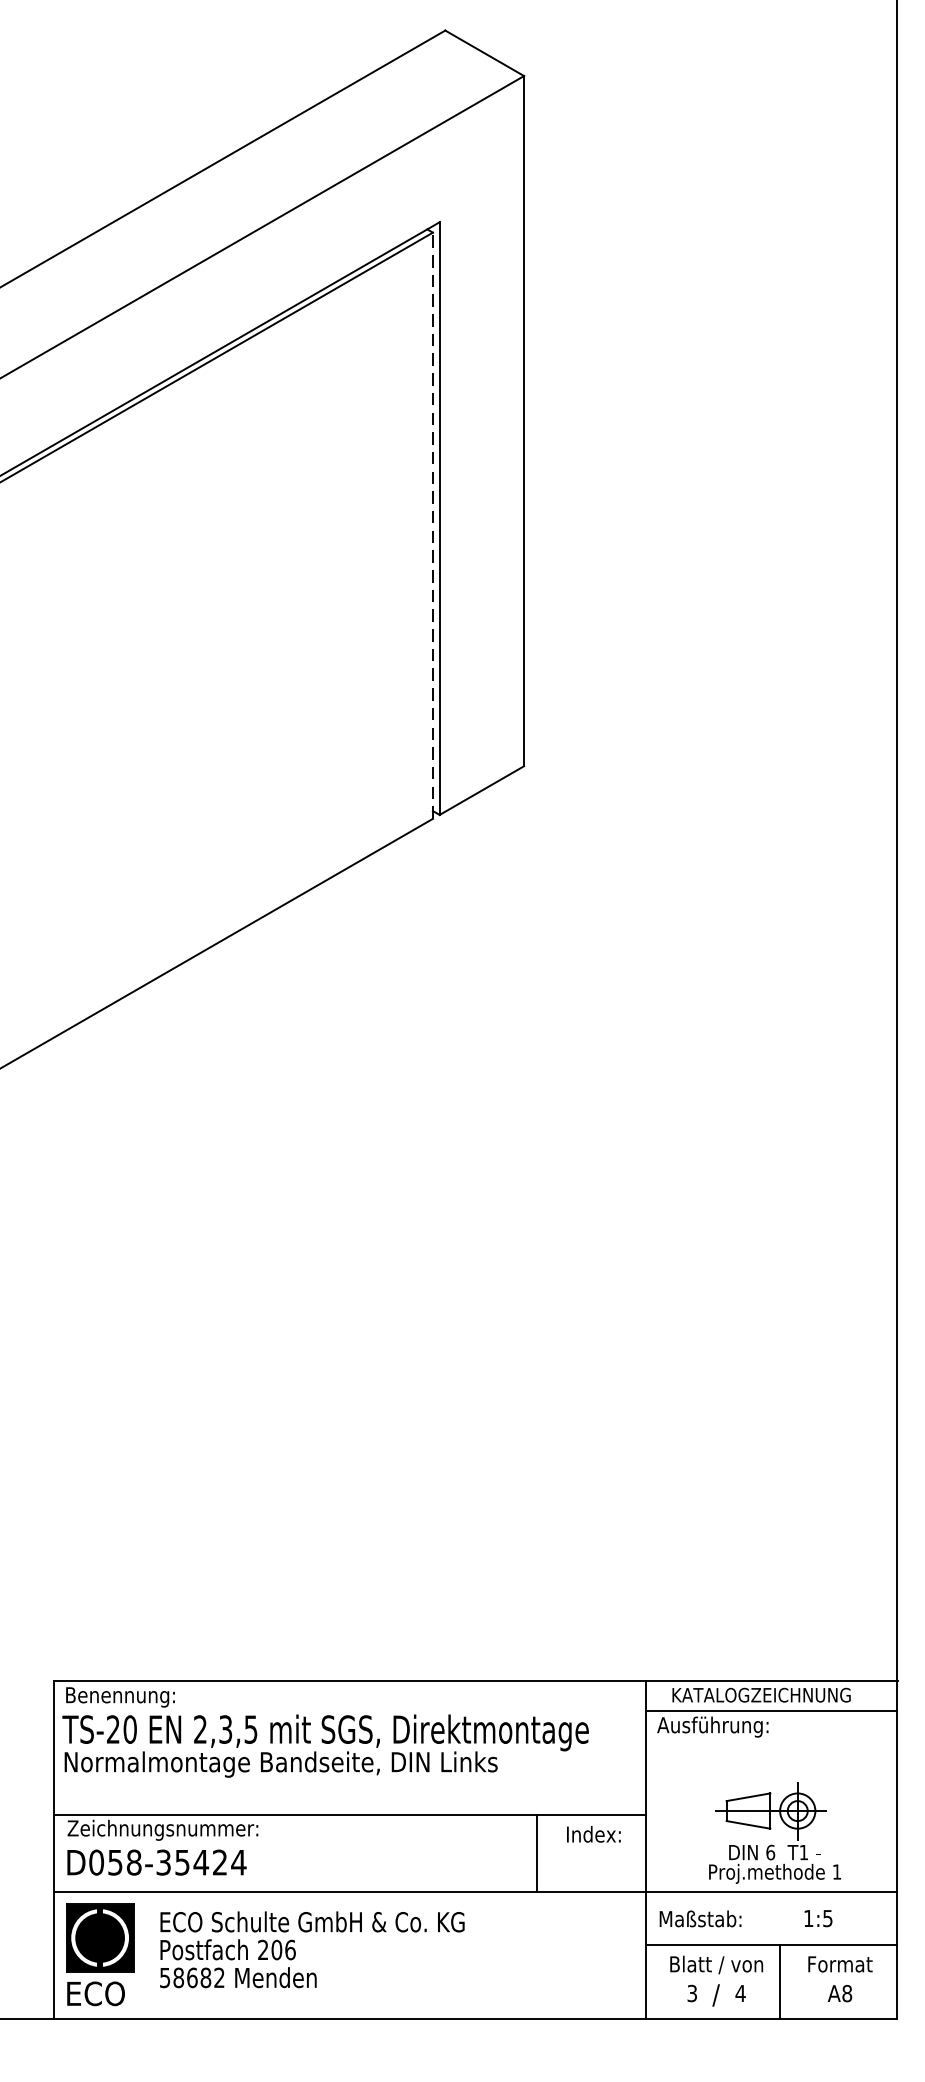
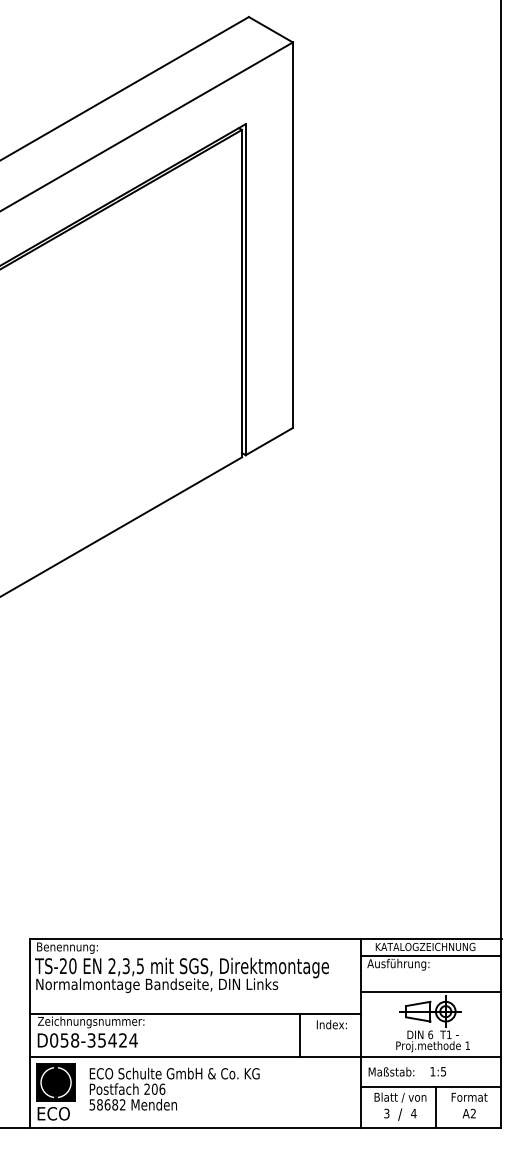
line: (432, 525) -> (241, 293), dashed -> solid
line: (772, 1776) -> (431, 992), added
text: (818, 1918) -> (438, 1071), moved
text: (847, 1993) -> (473, 1113), A8 -> A2

